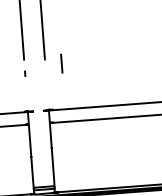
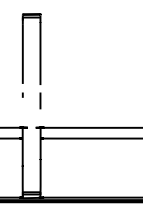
line: (61, 63) -> (40, 100), moved

